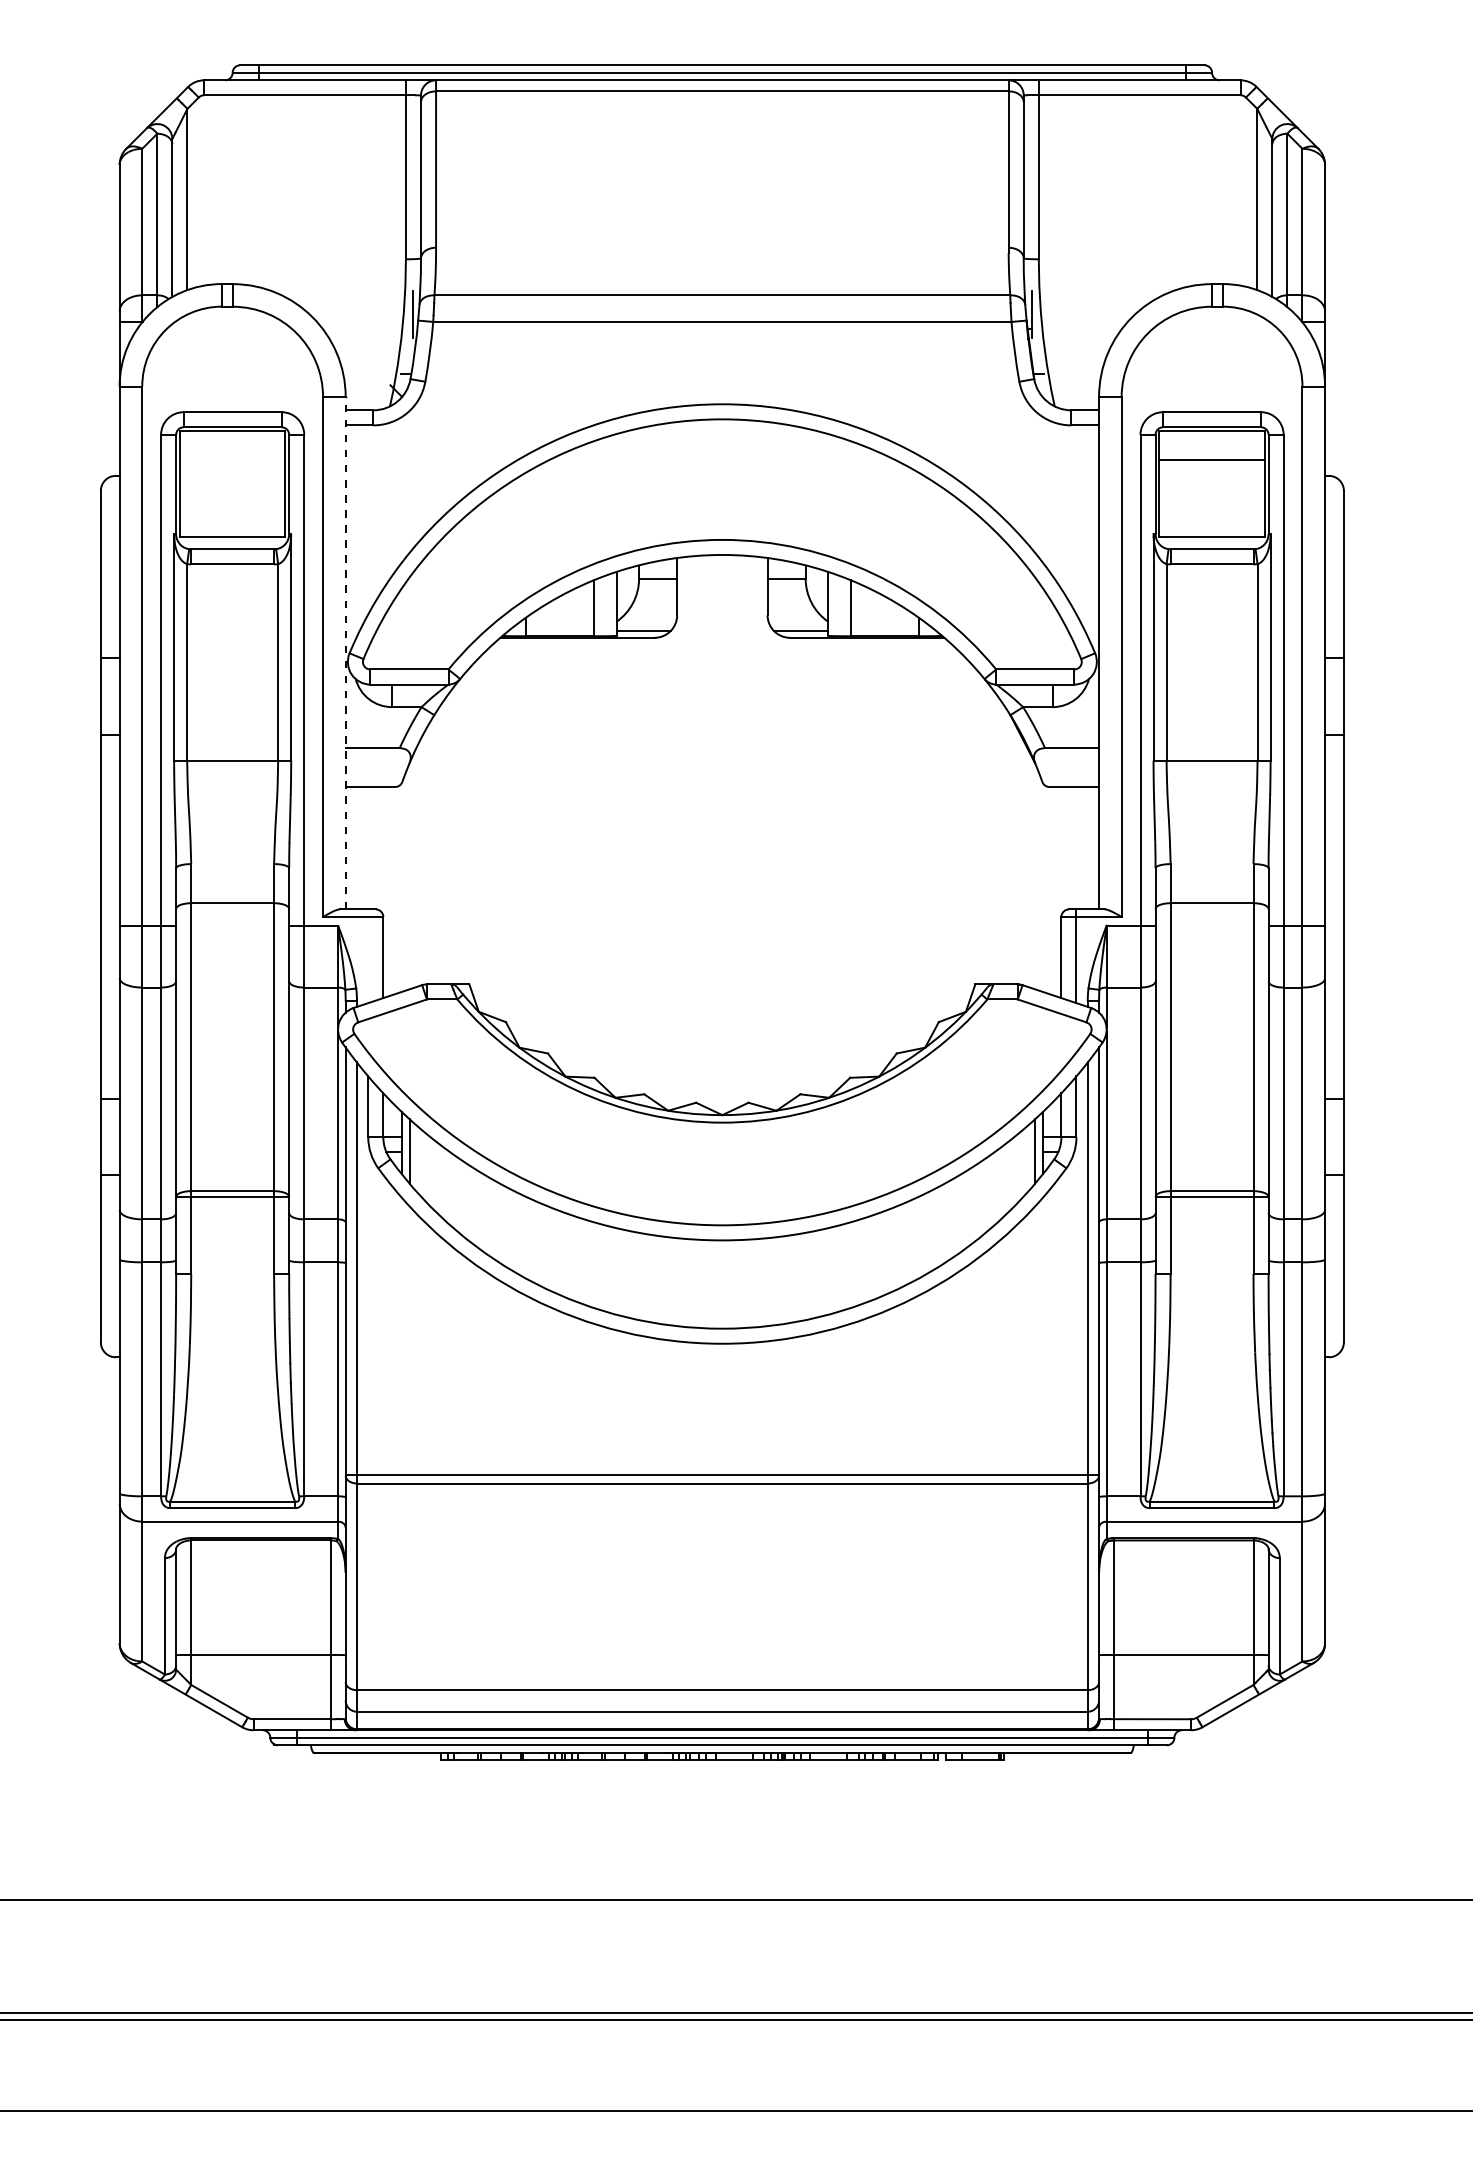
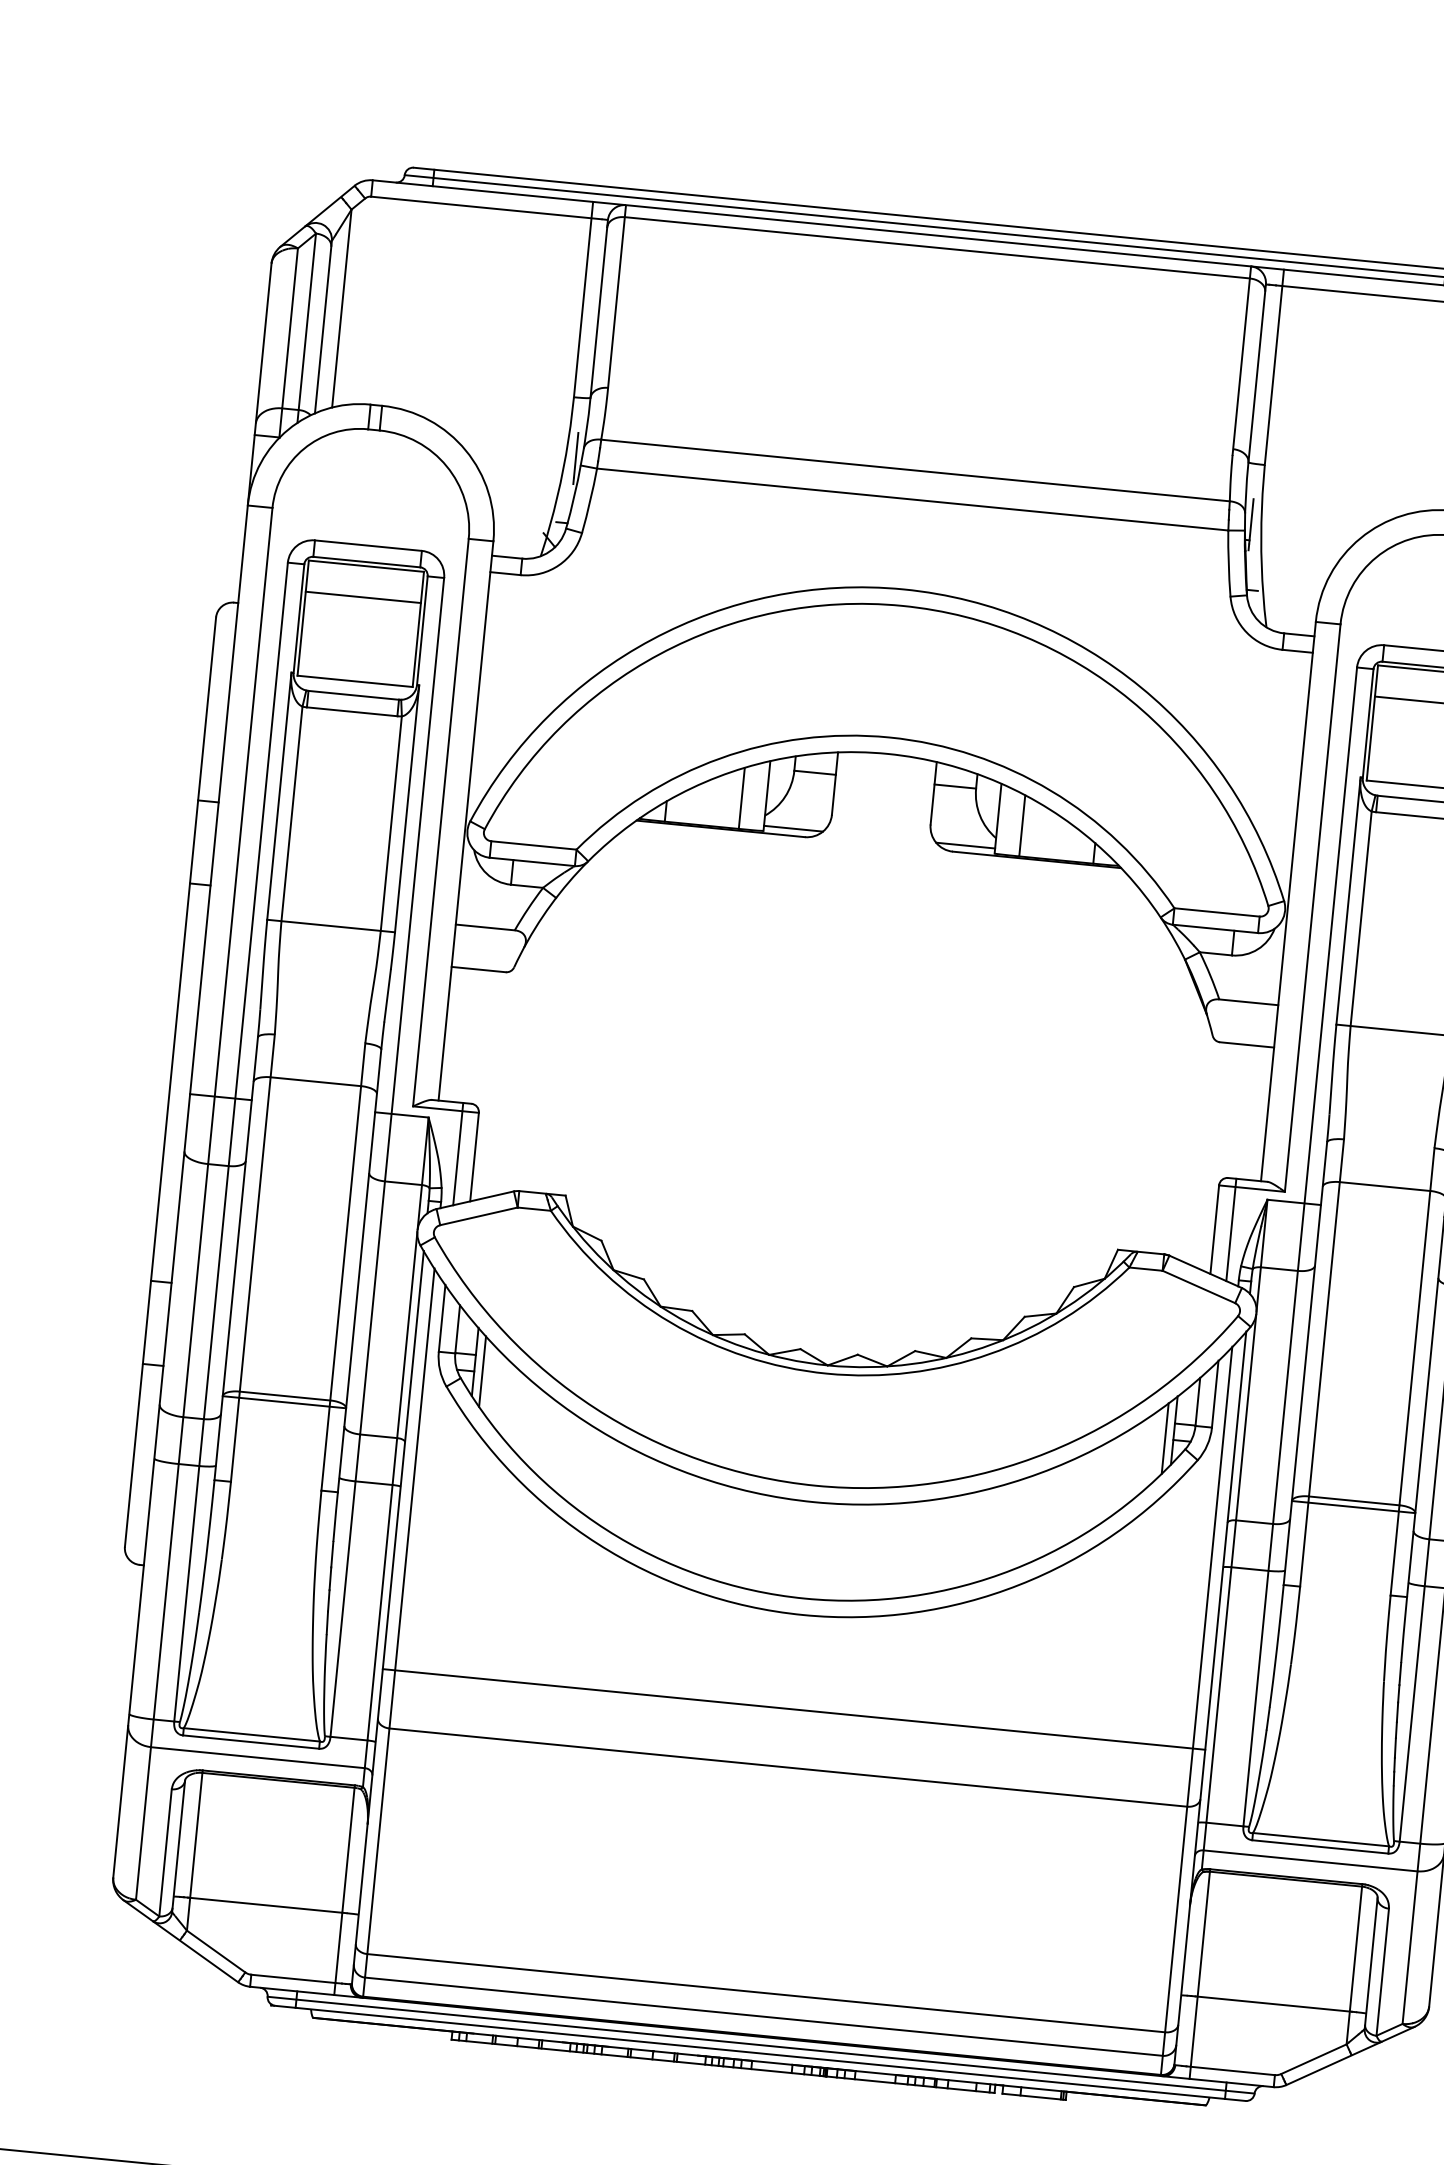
line: (232, 459) -> (363, 597), added
line: (345, 652) -> (465, 820), dashed -> solid
line: (368, 956) -> (458, 1154), added
line: (722, 1475) -> (794, 1709), moved

